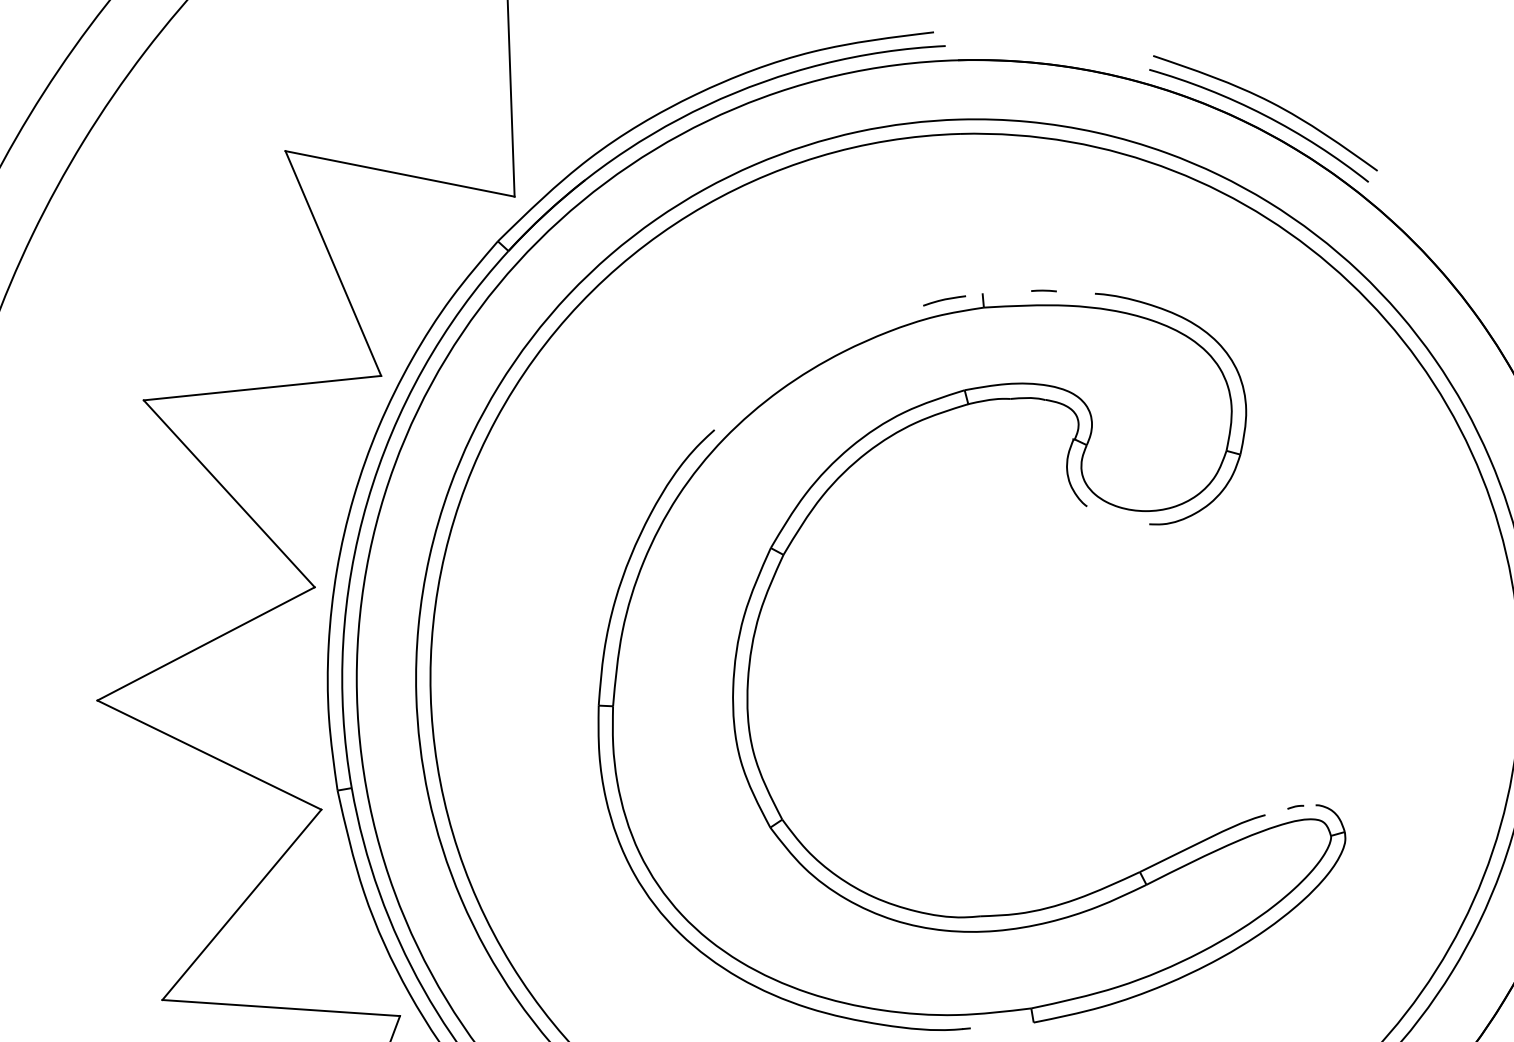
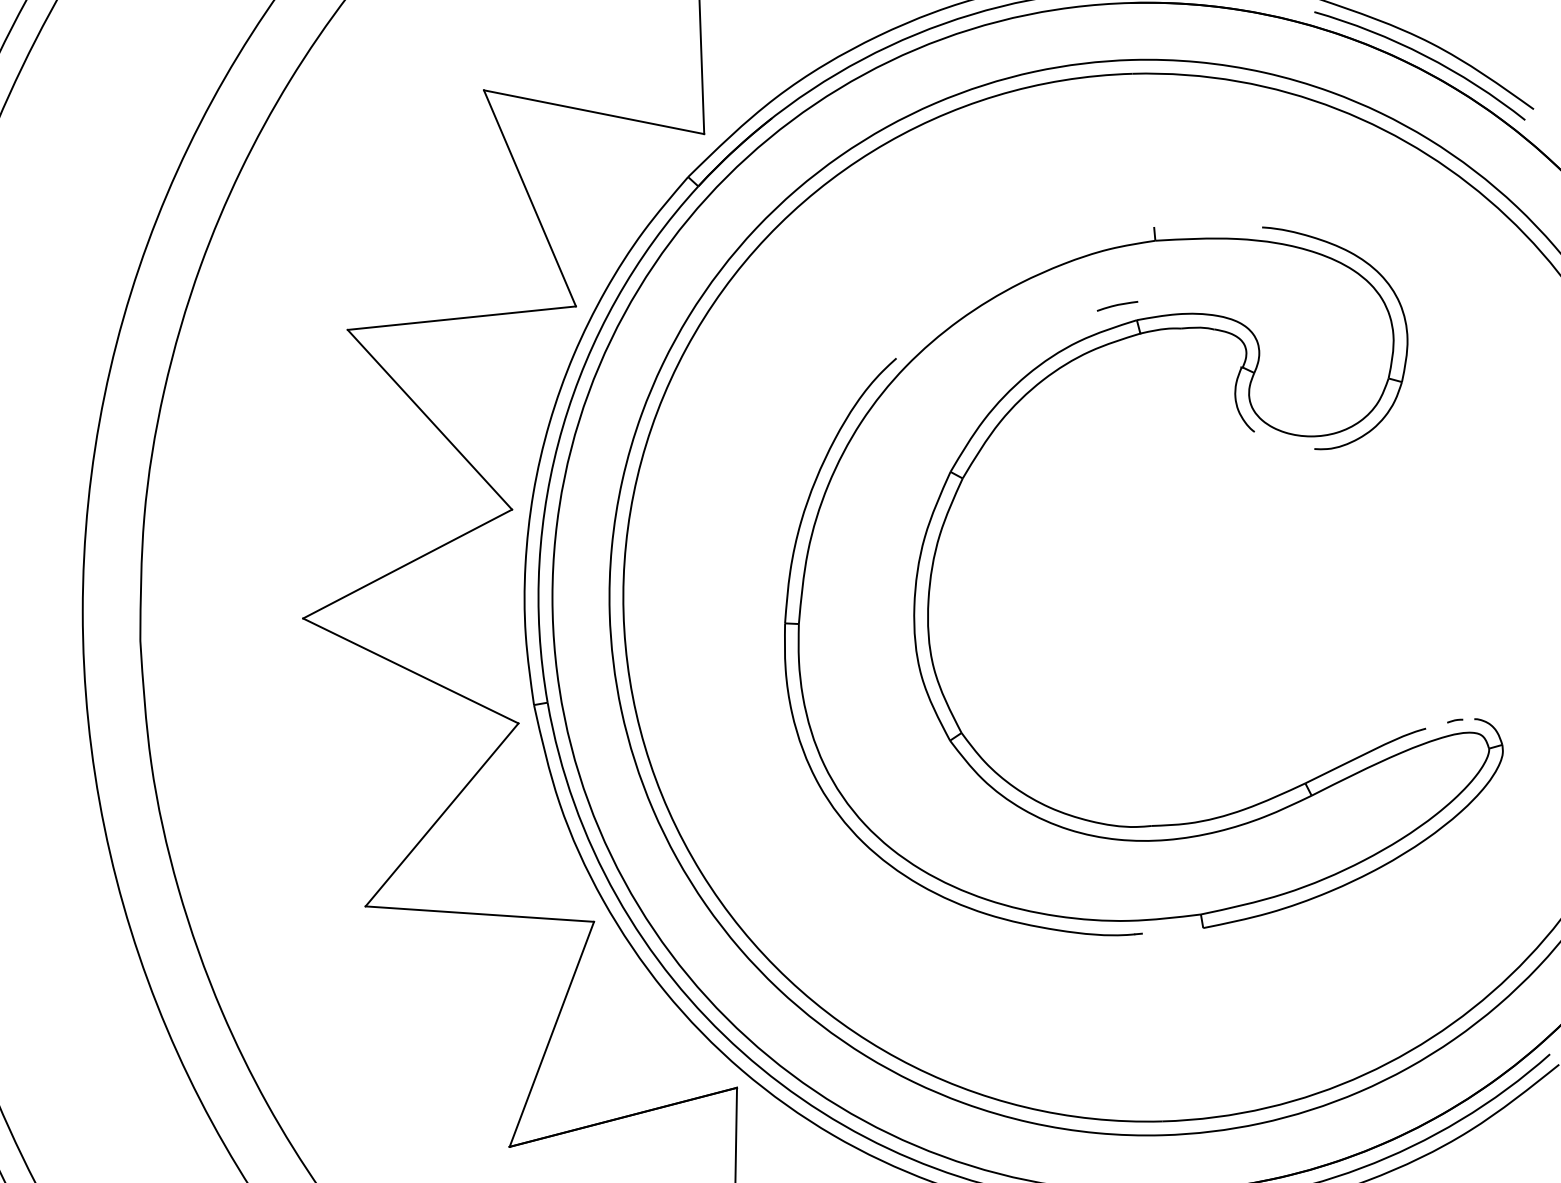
line: (1043, 290) -> (1212, 224), removed
curve: (944, 300) -> (1117, 305), moved

